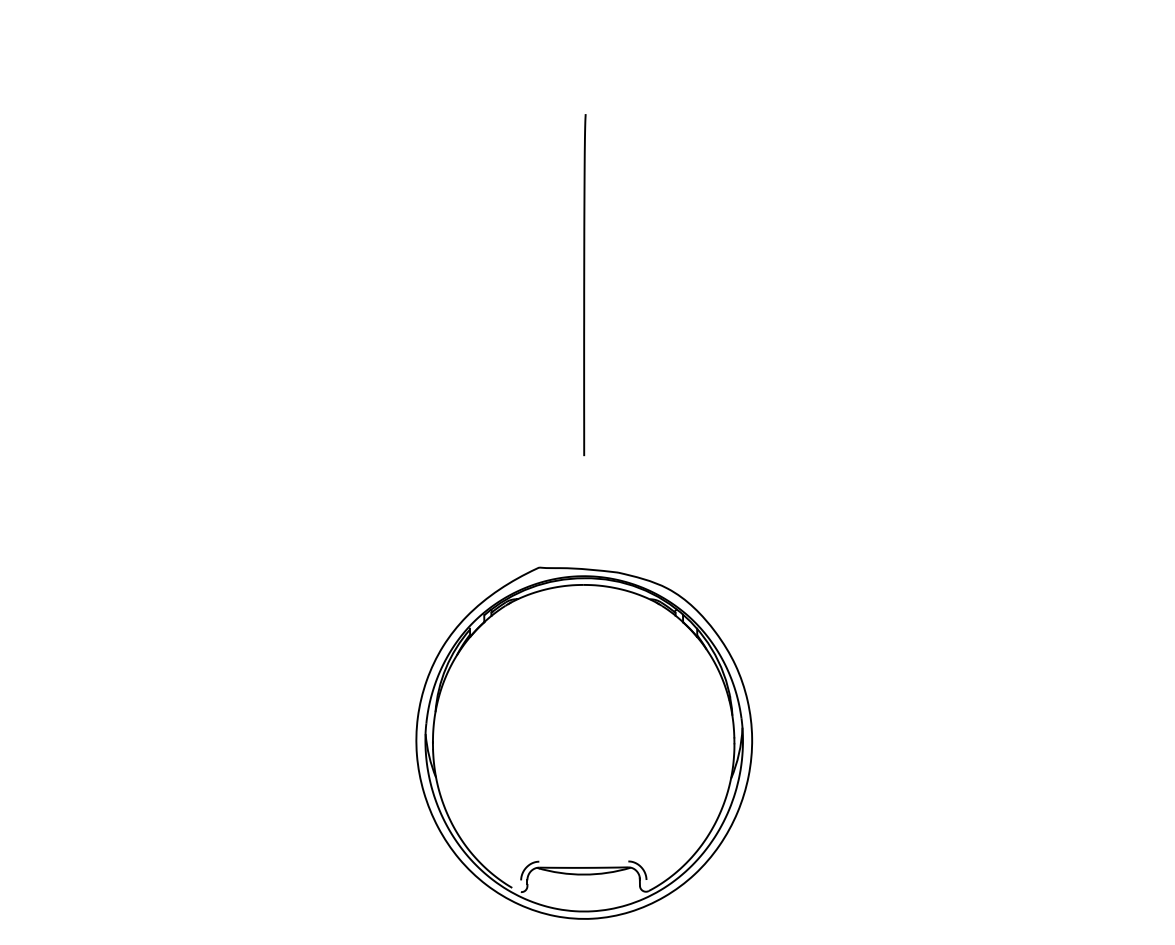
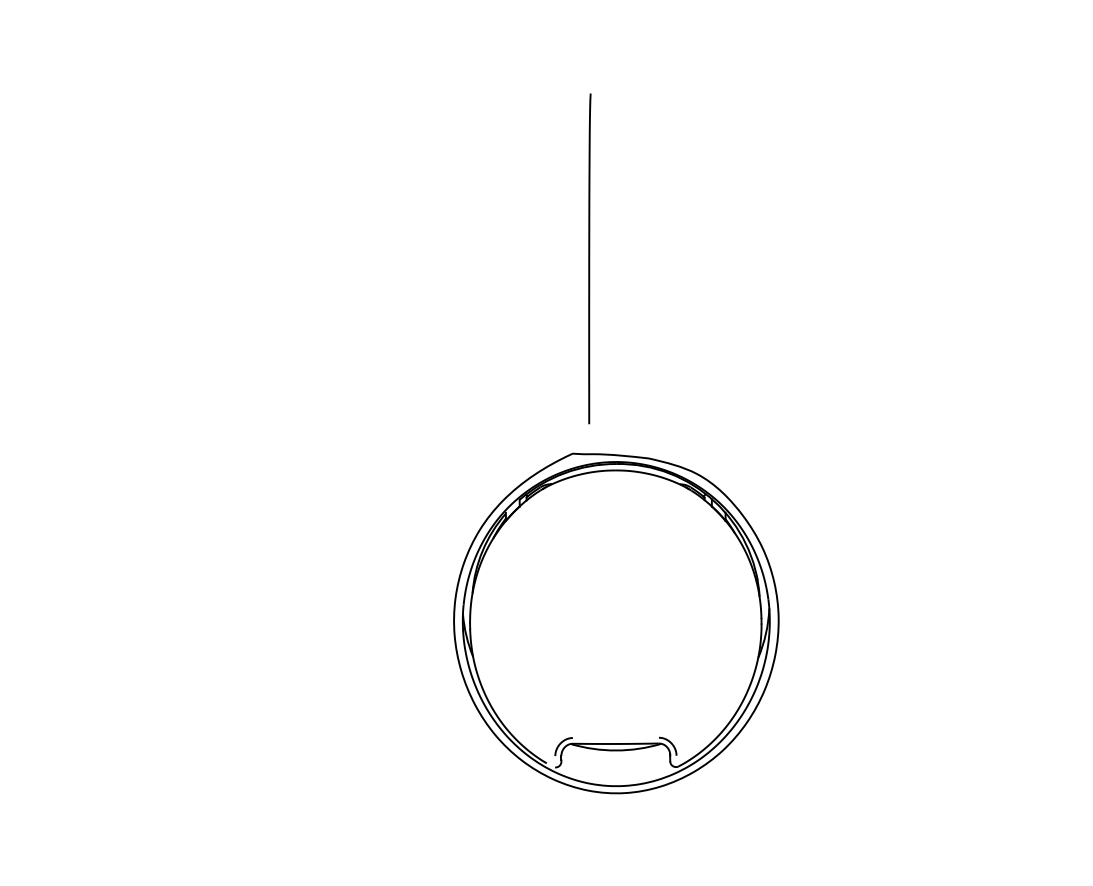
line: (584, 285) -> (589, 259), moved

